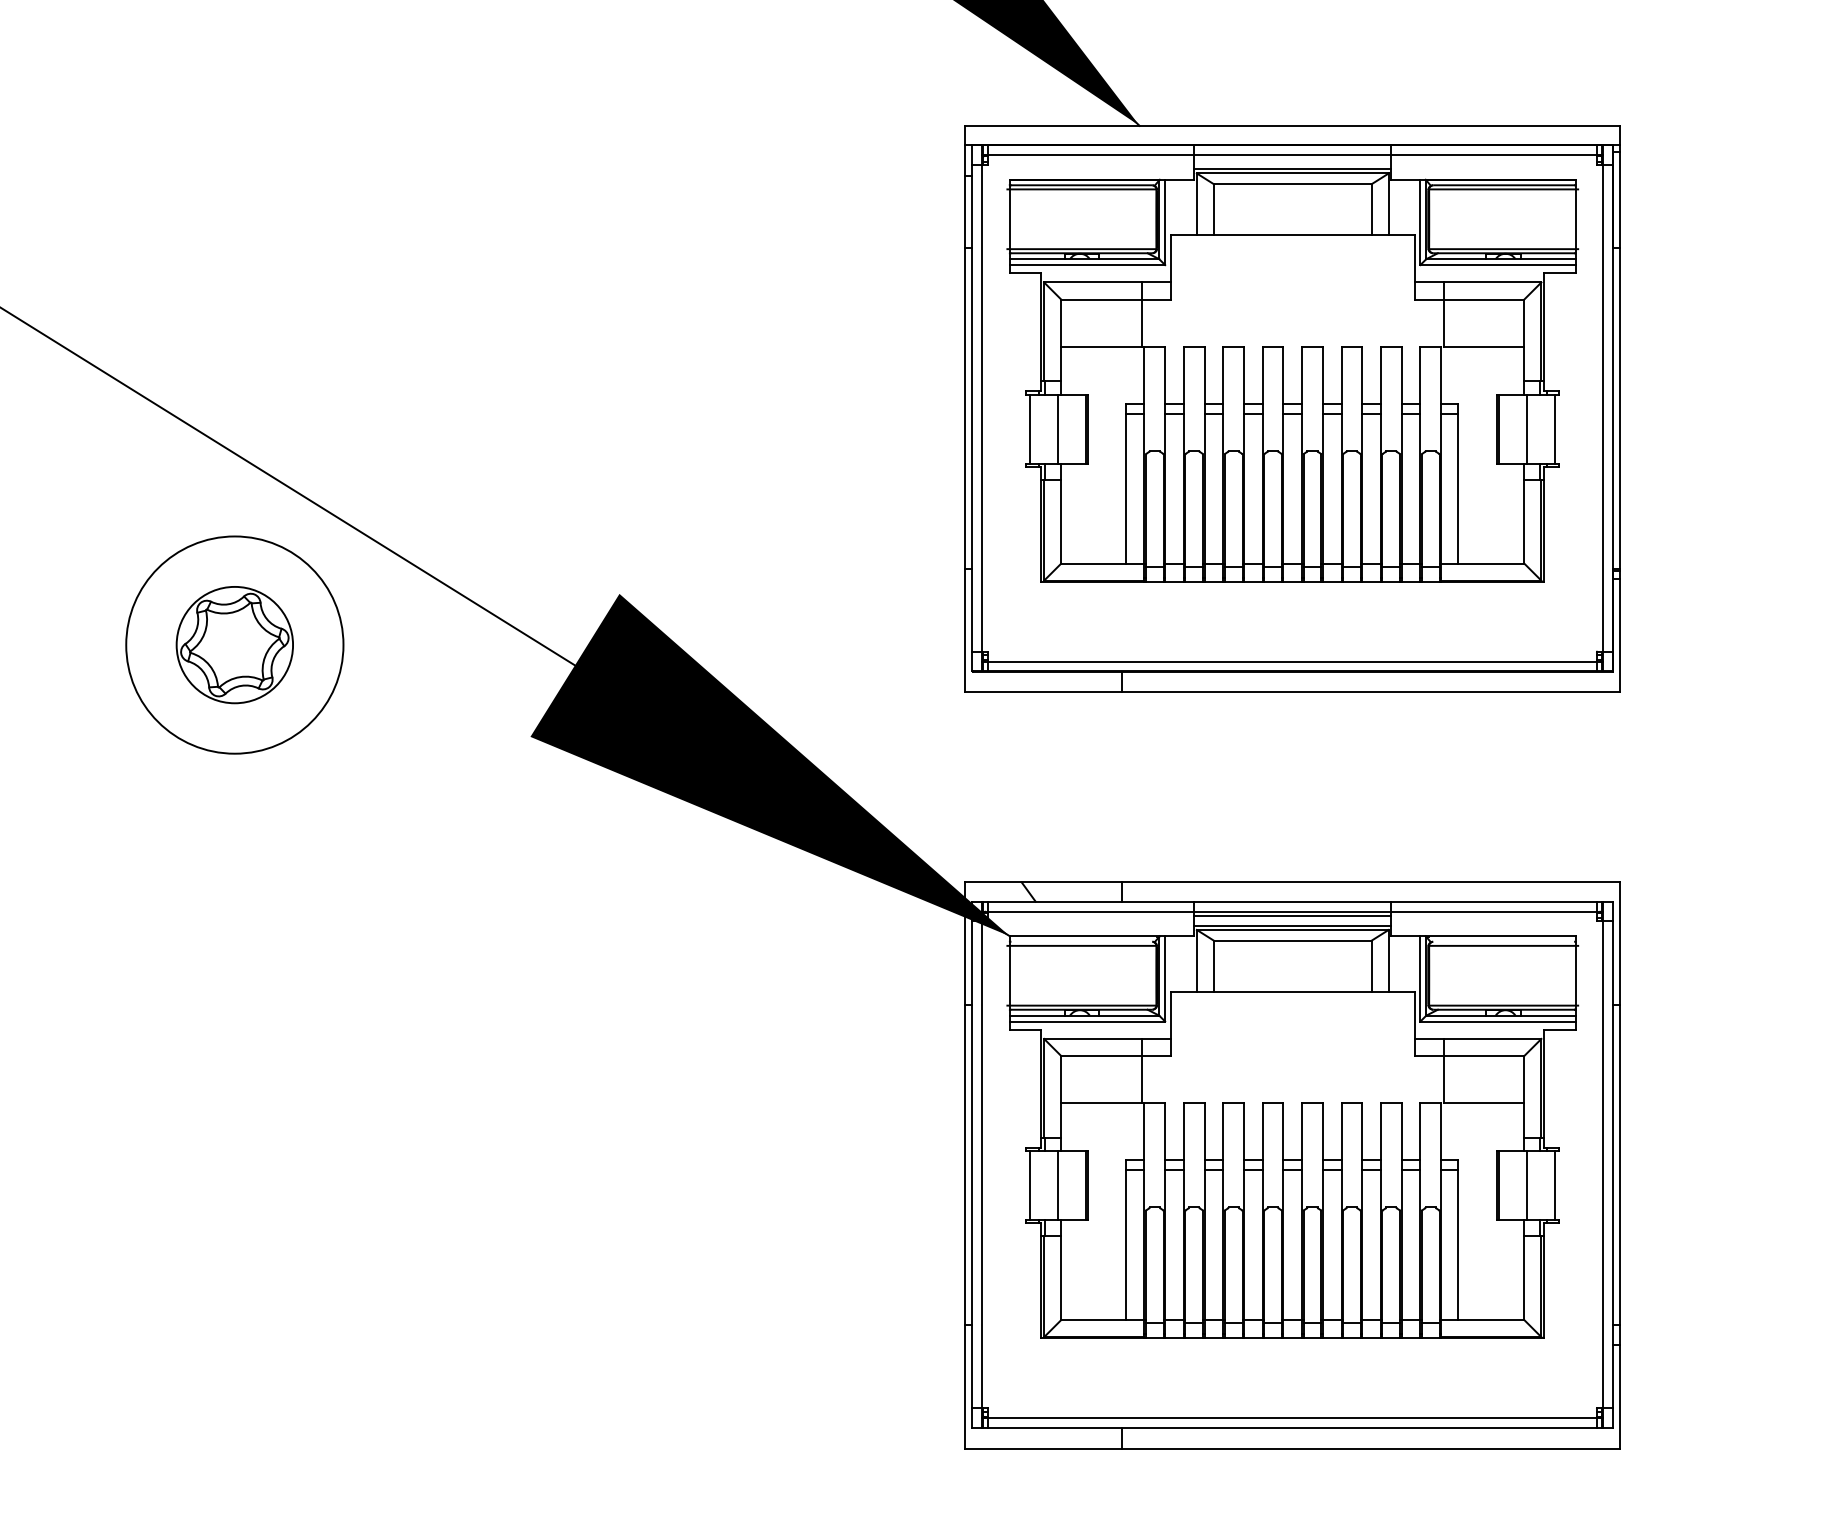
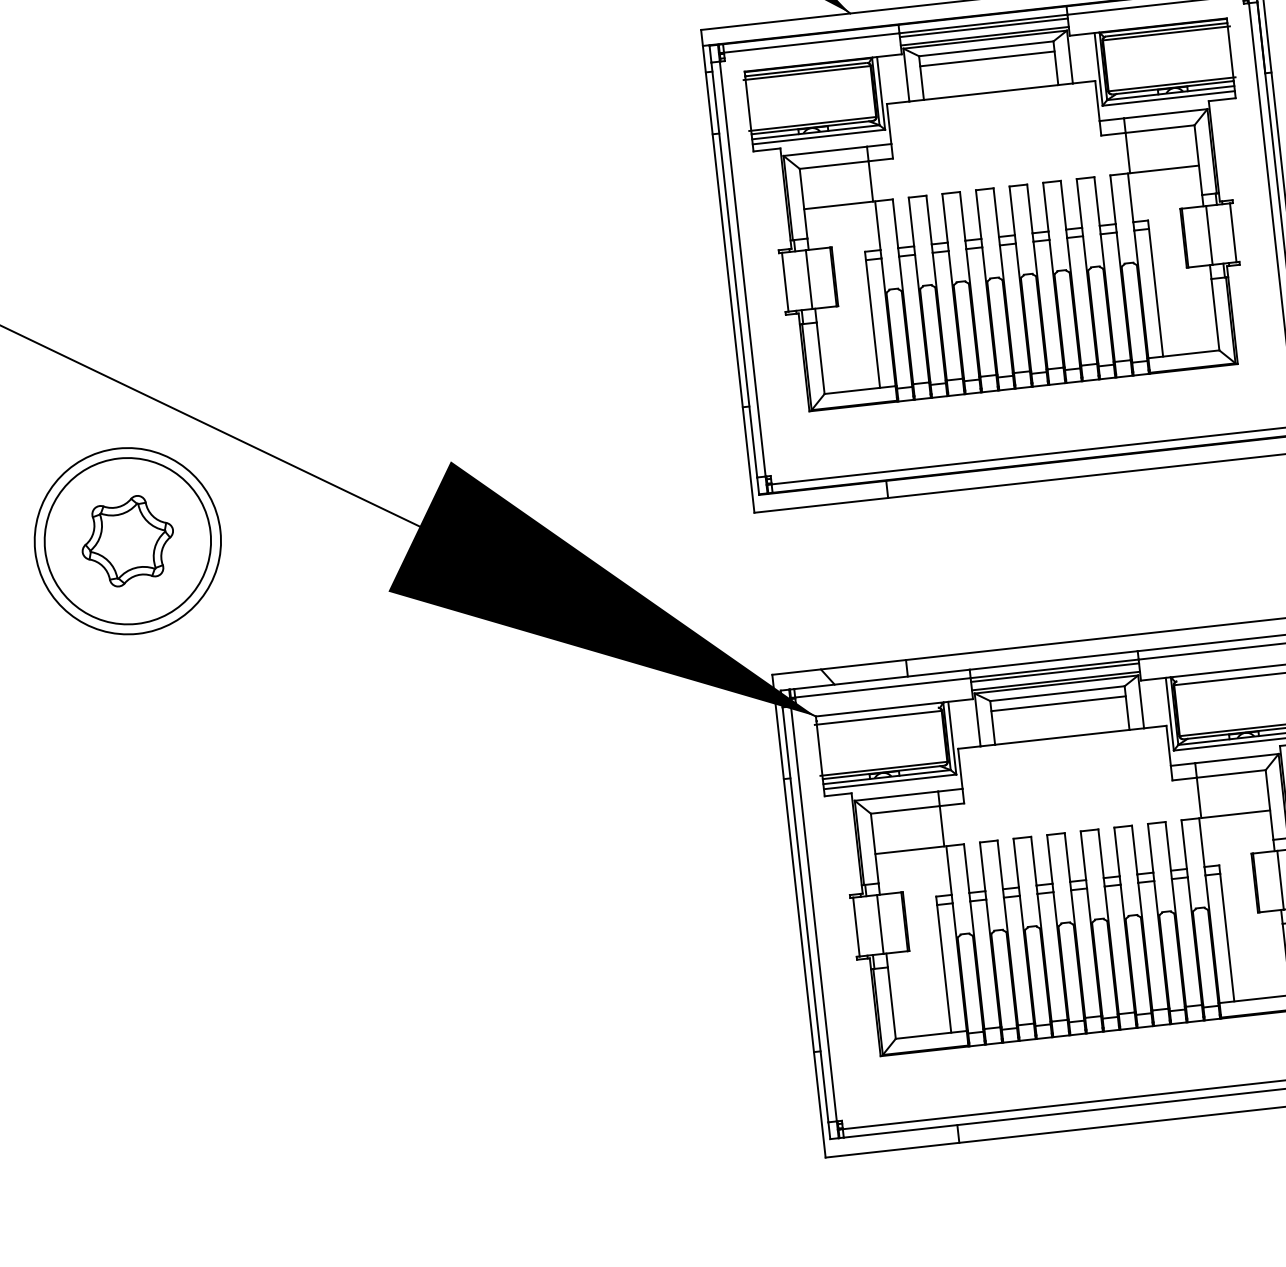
line: (1292, 159) -> (983, 27), added
line: (1292, 196) -> (987, 59), added
circle: (234, 645) -> (127, 541), size x1.67
line: (1292, 952) -> (1058, 703), added

